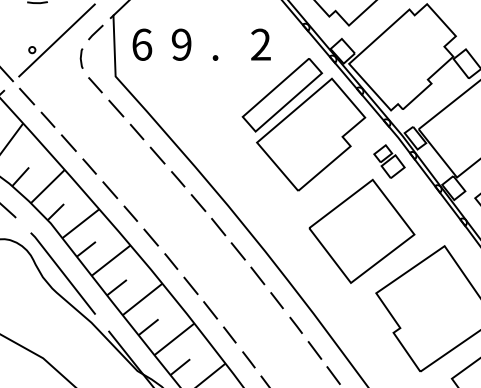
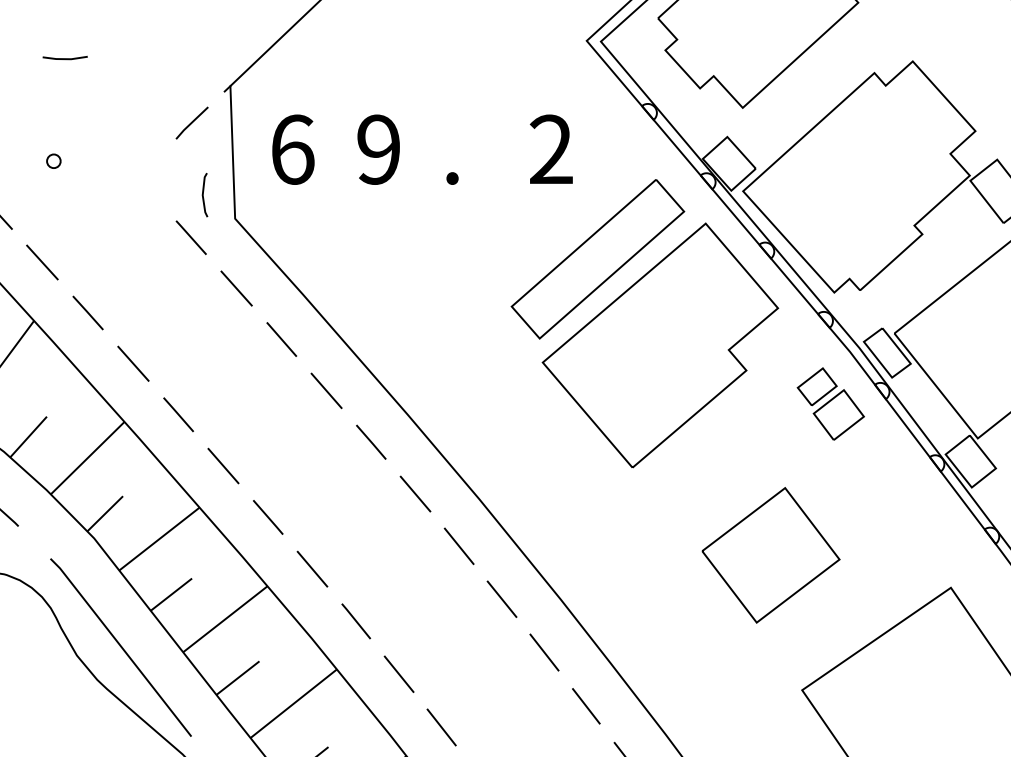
line: (56, 40) -> (106, 140), removed
line: (81, 58) -> (204, 194), moved
part: (361, 230) -> (770, 553), size x0.6

